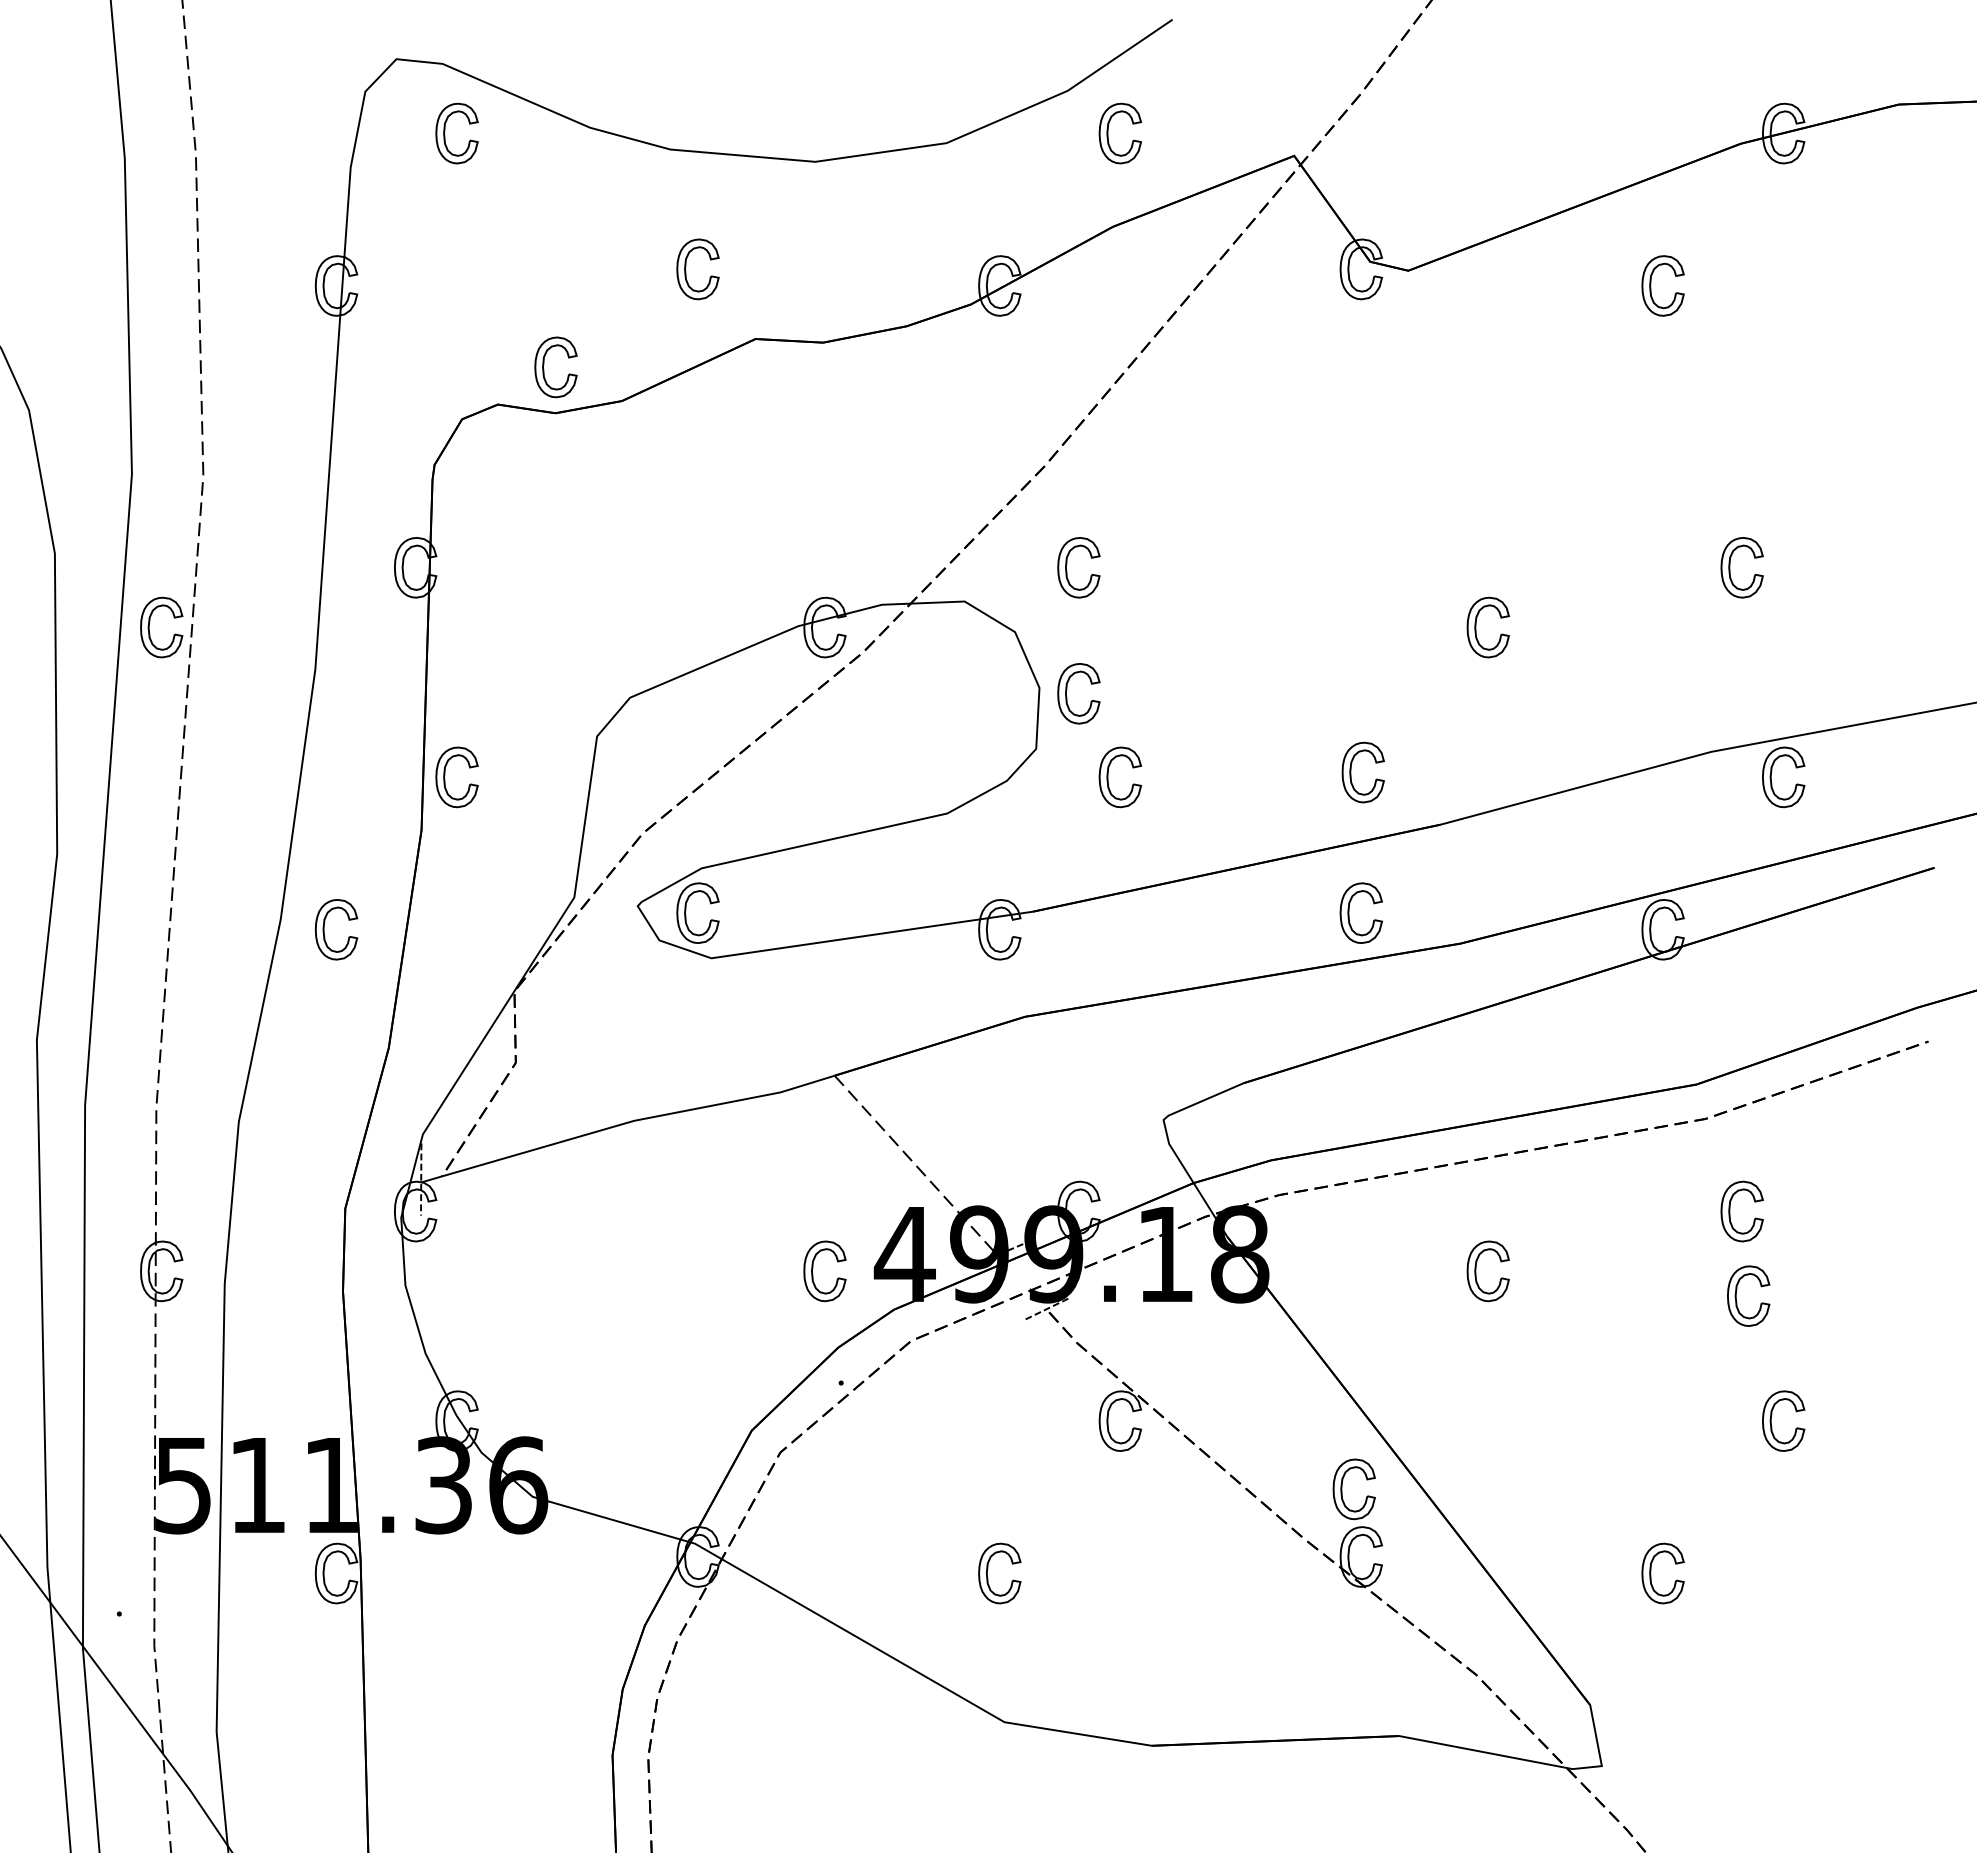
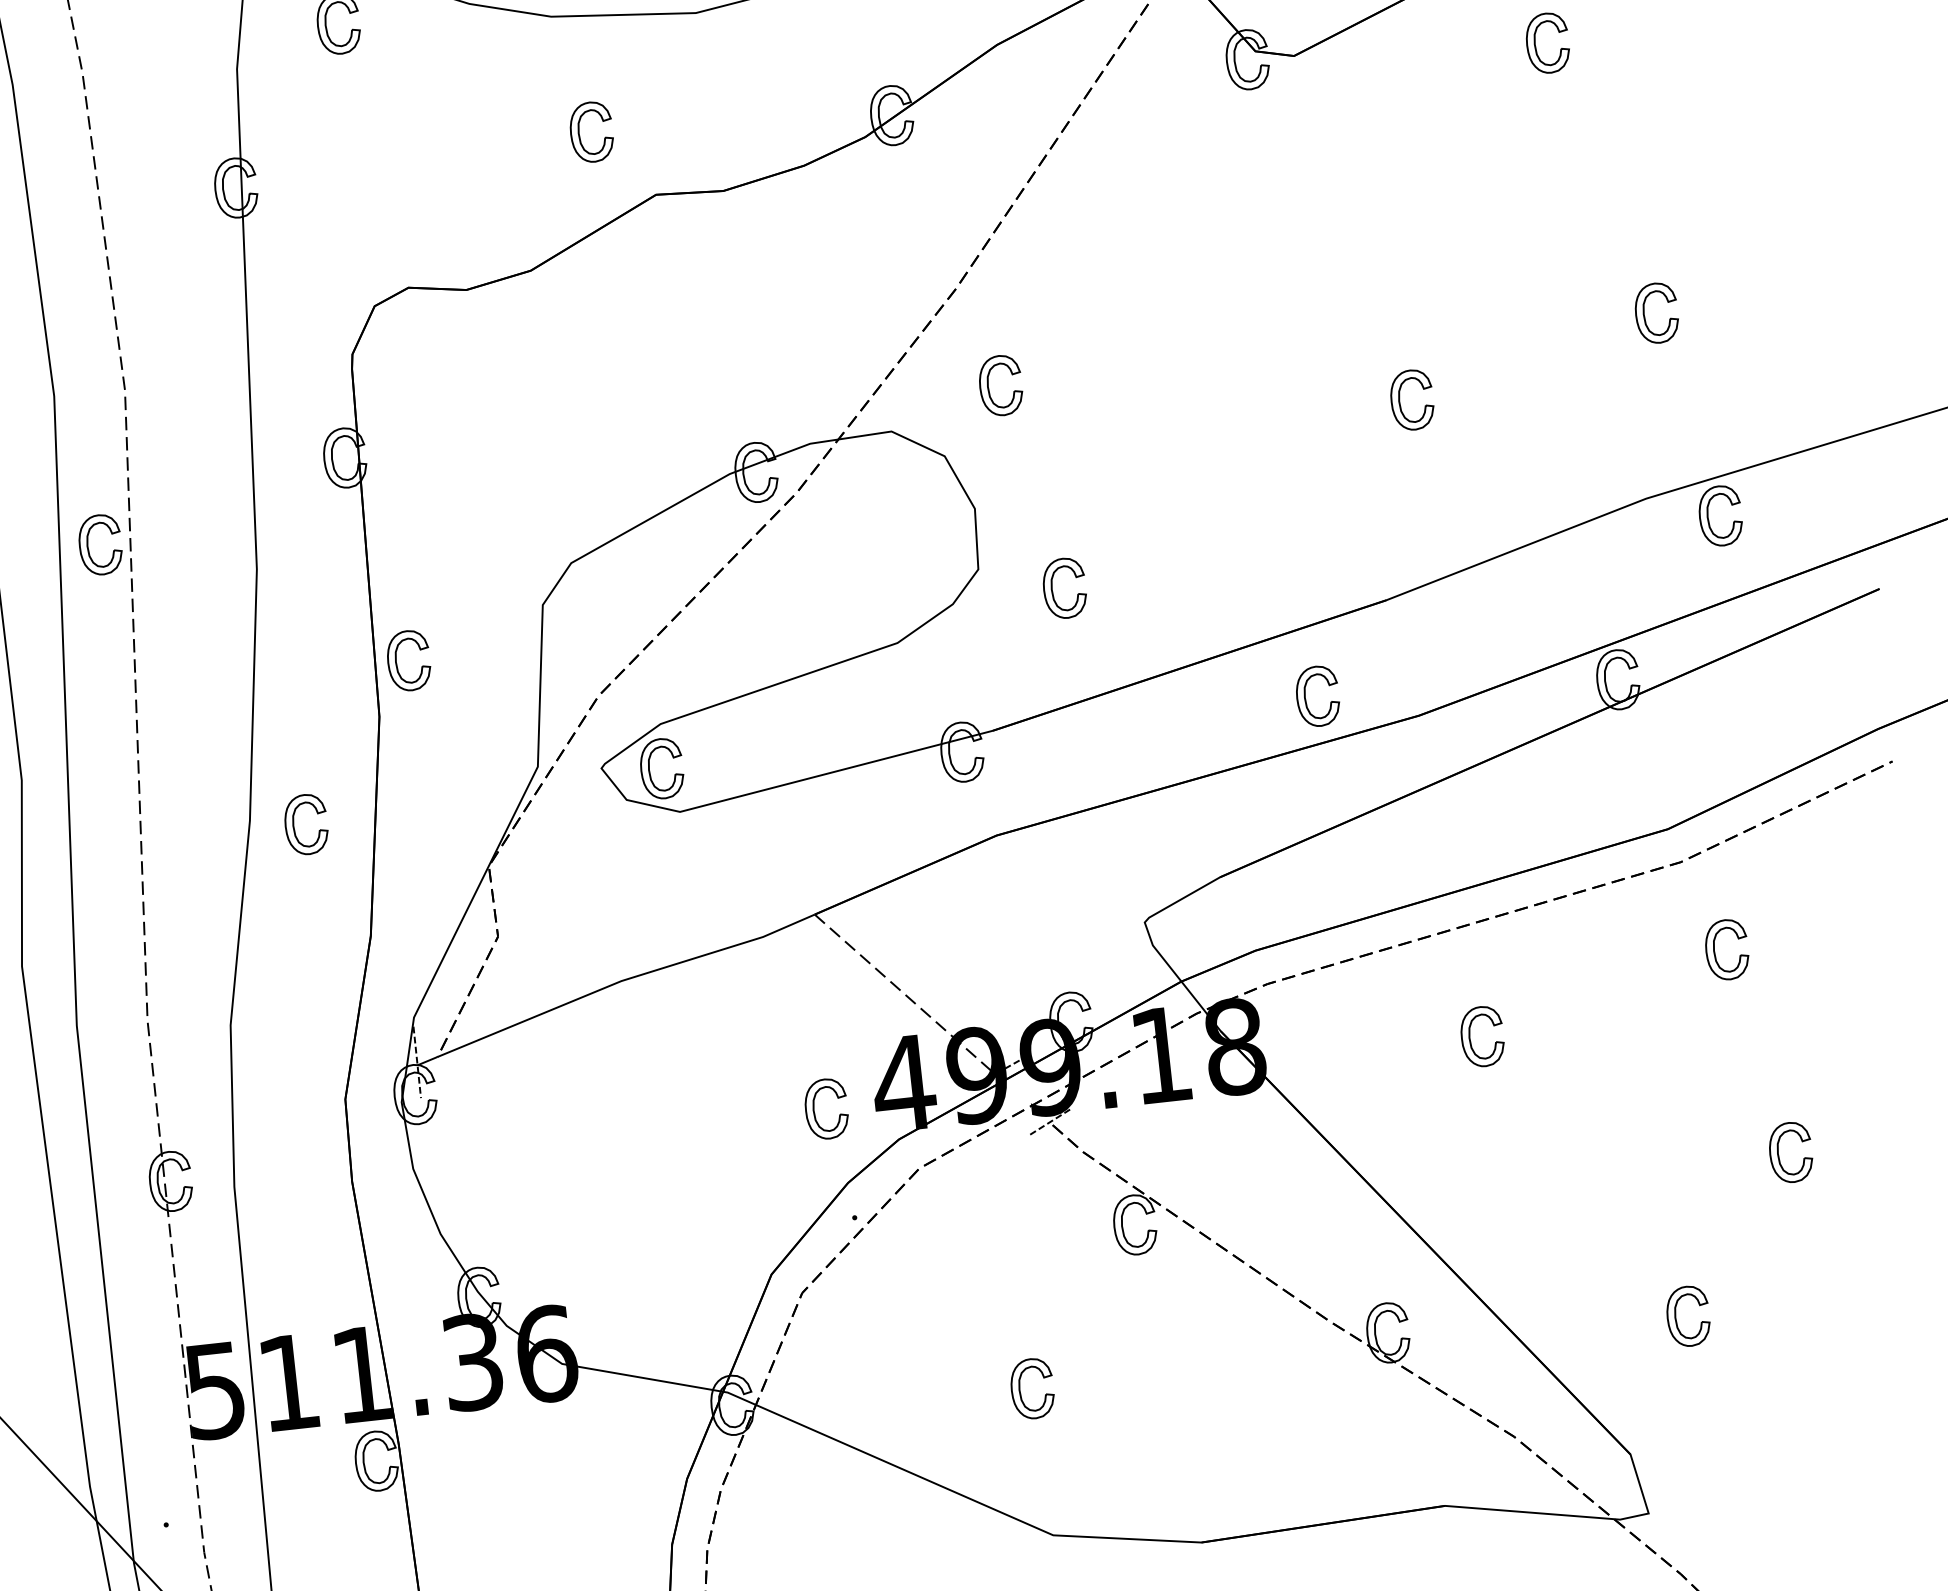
part: (544, 365) -> (450, 244), removed
part: (1067, 690) -> (1002, 508), removed
part: (1351, 772) -> (1292, 558), removed
part: (1736, 1295) -> (1730, 1033), removed
part: (1342, 1489) -> (1362, 1268), removed

